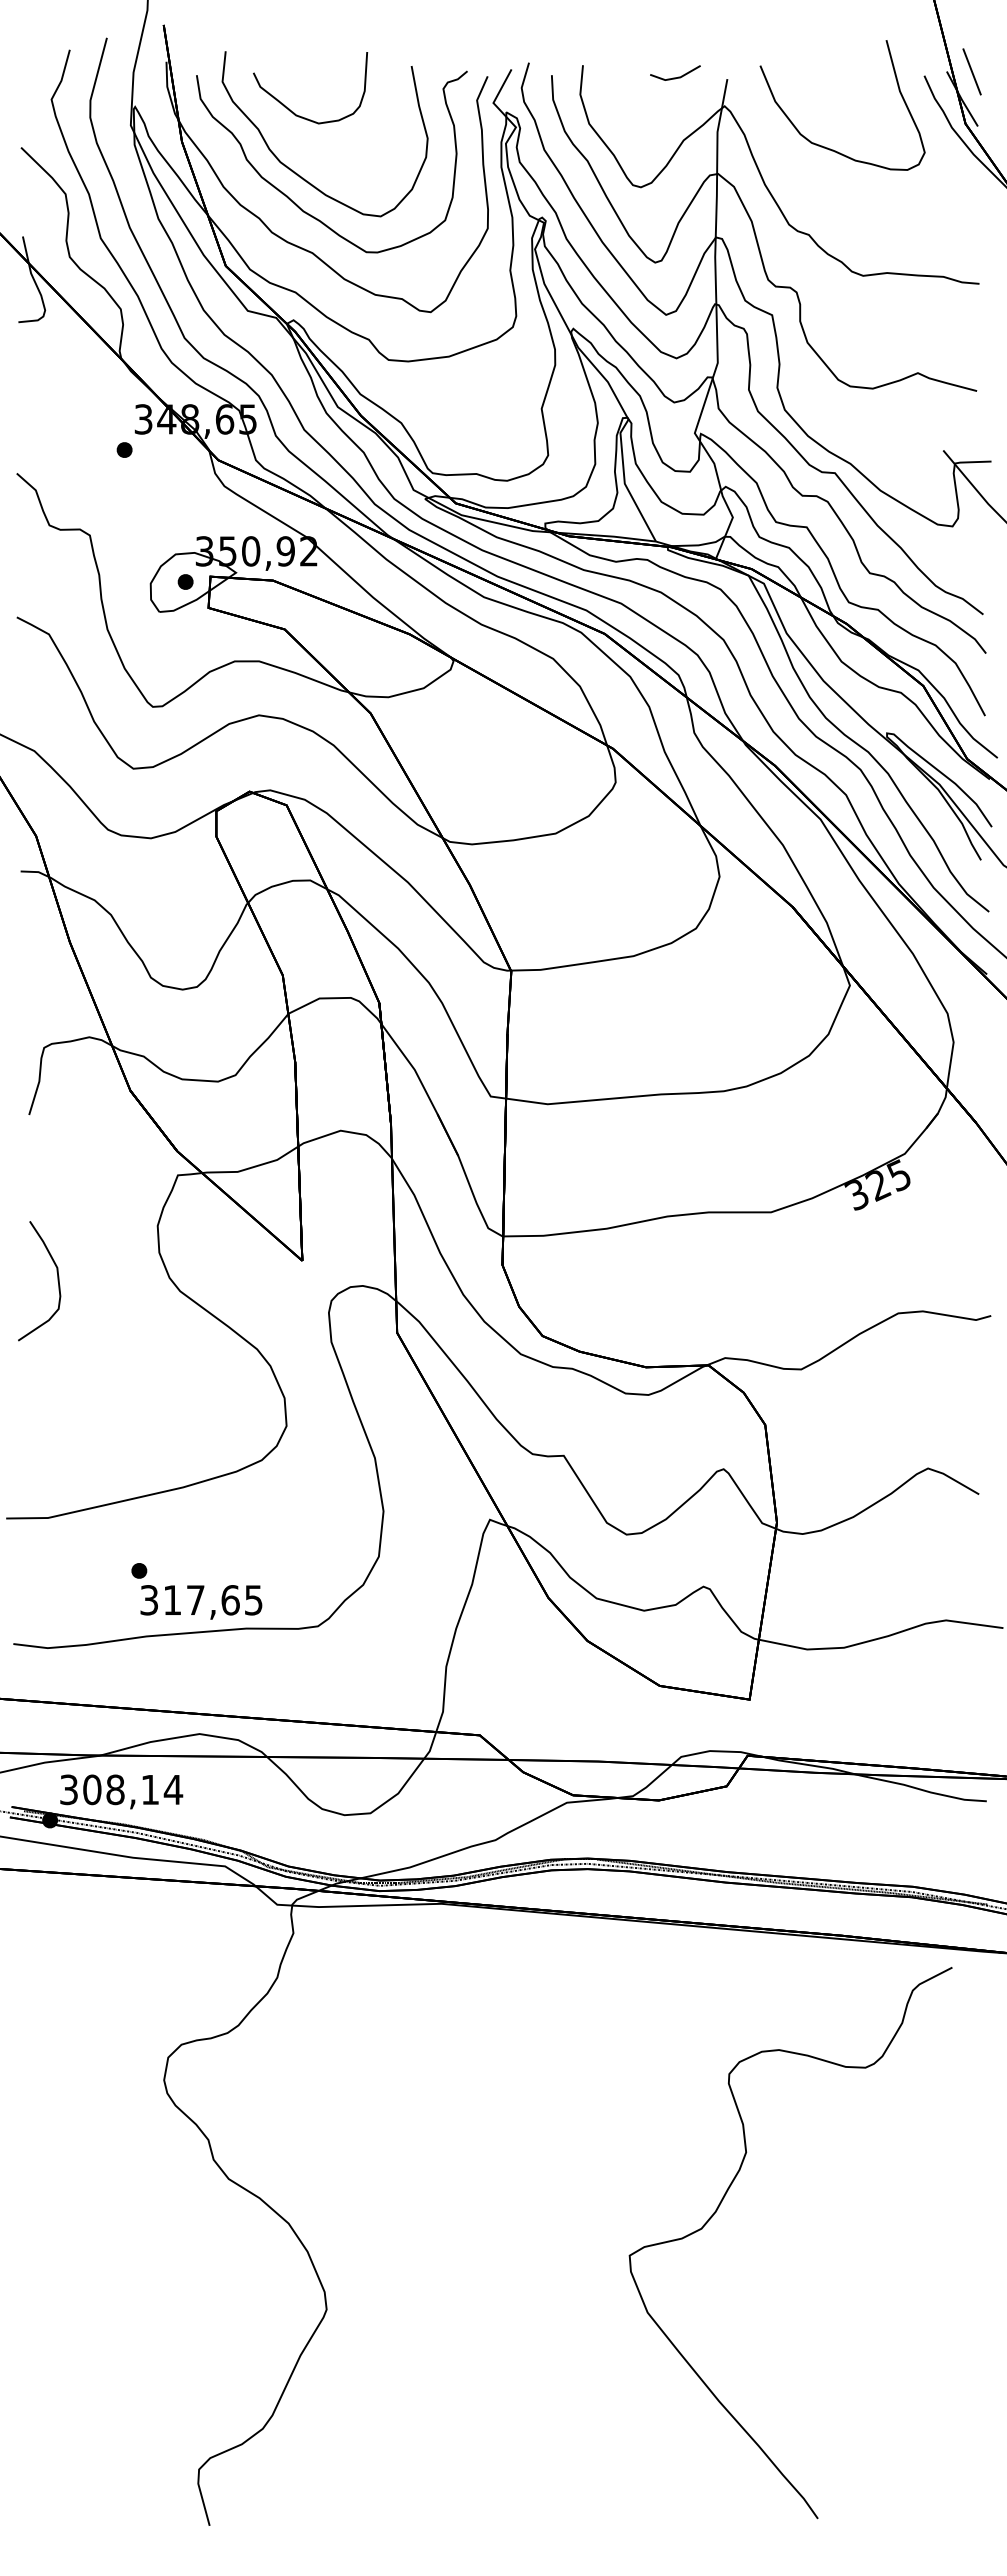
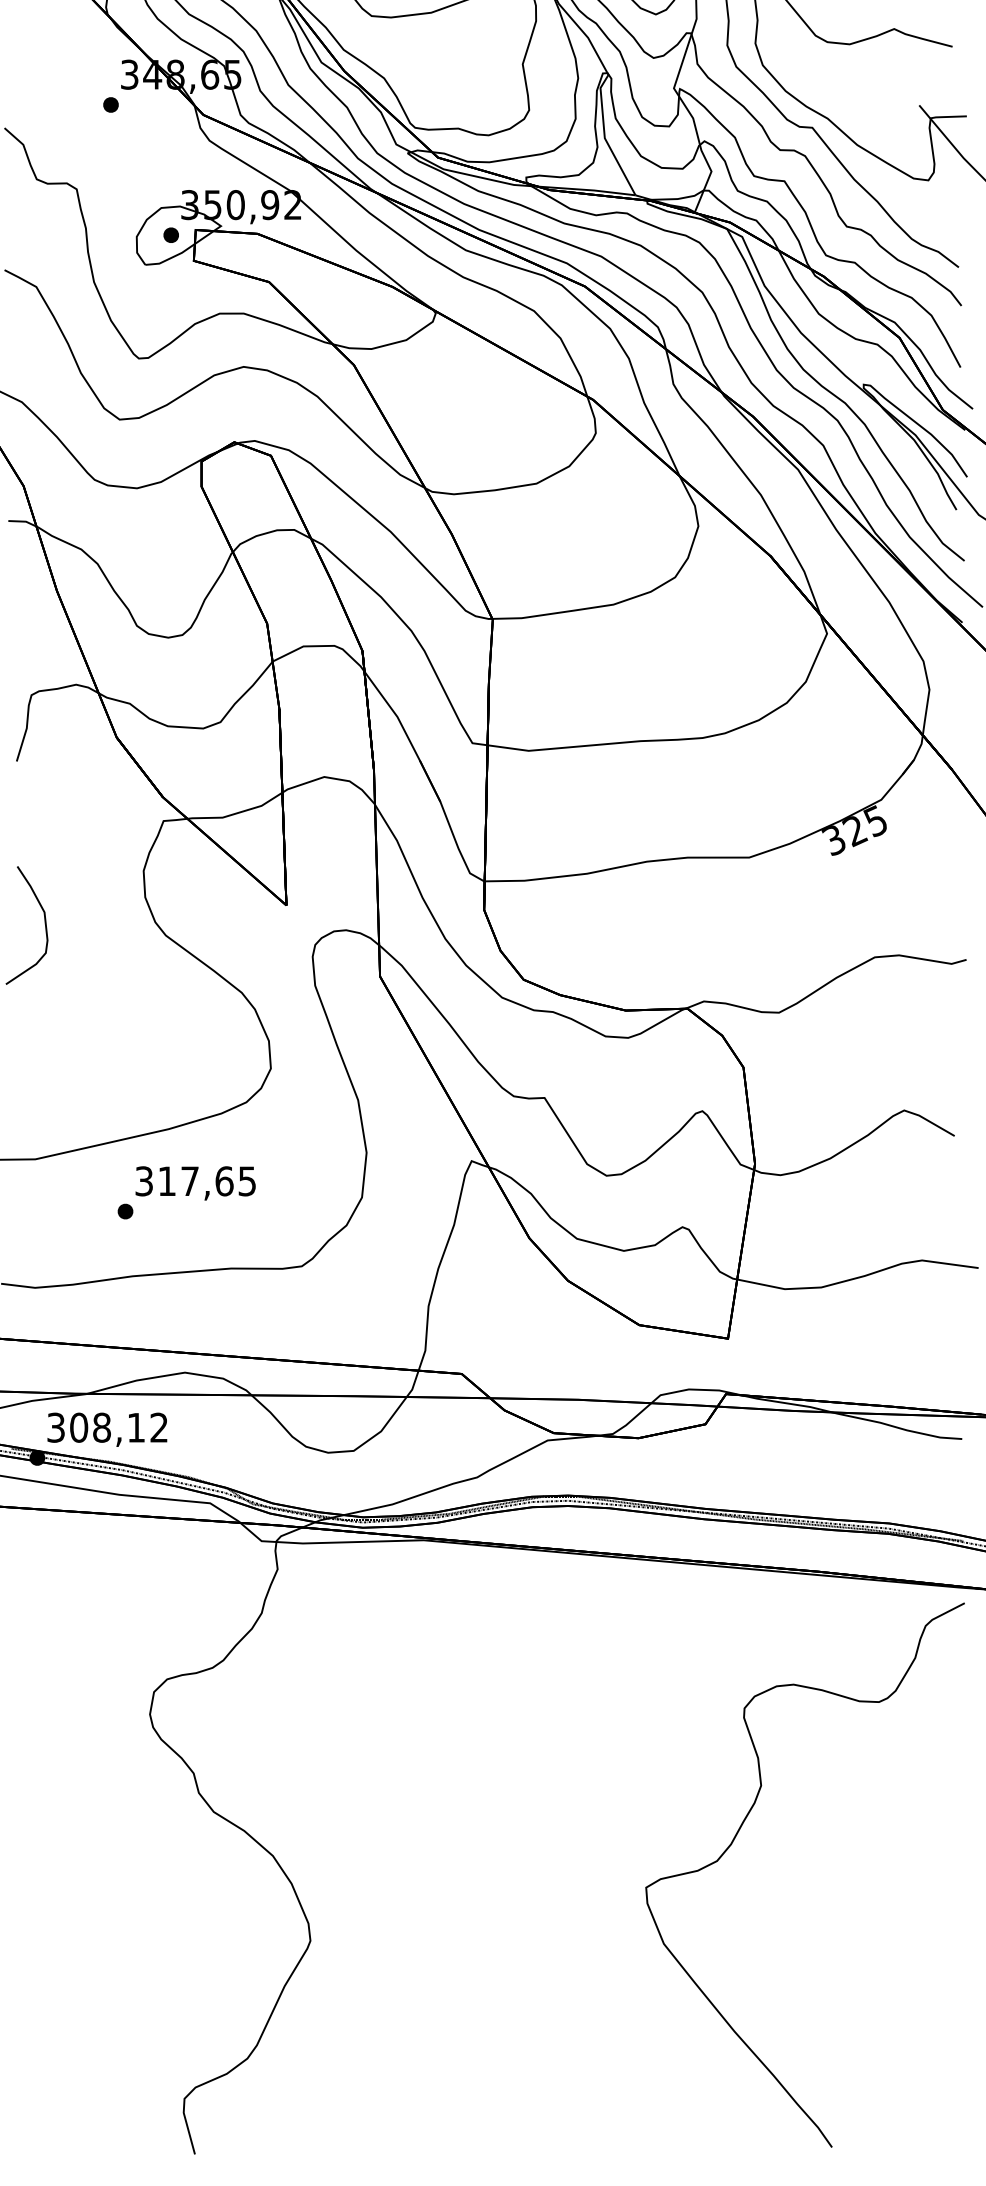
text: (201, 1602) -> (195, 1183), moved
text: (173, 1789) -> (159, 1427), 308,14 -> 308,12
curve: (719, 2207) -> (734, 1840), moved

